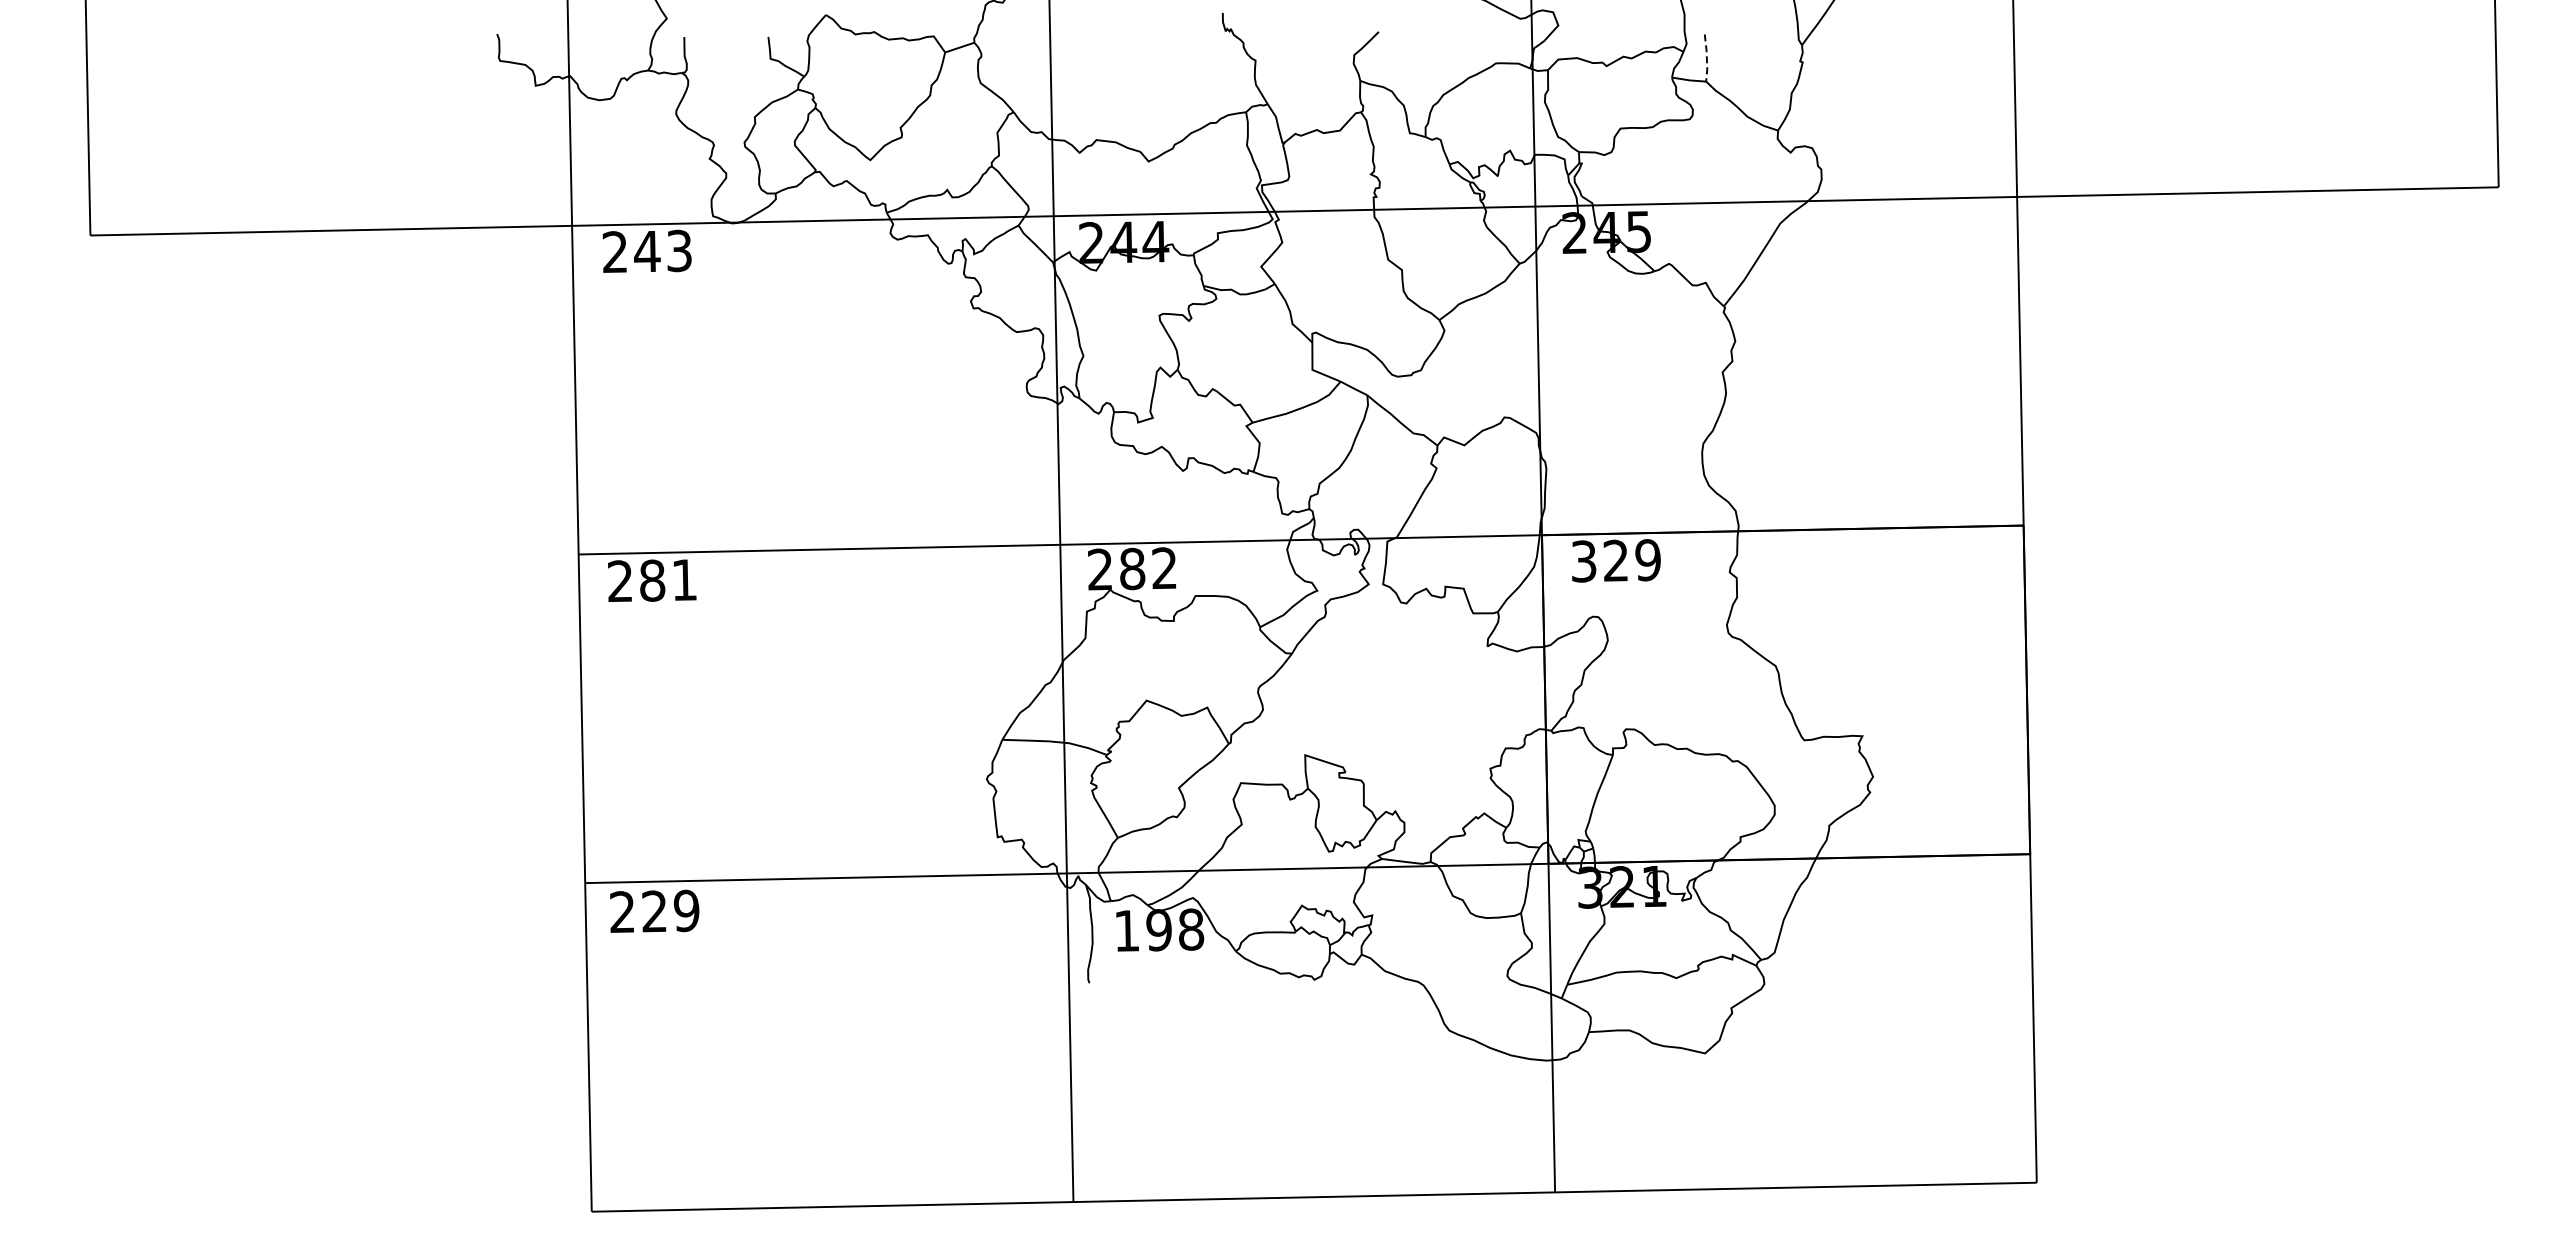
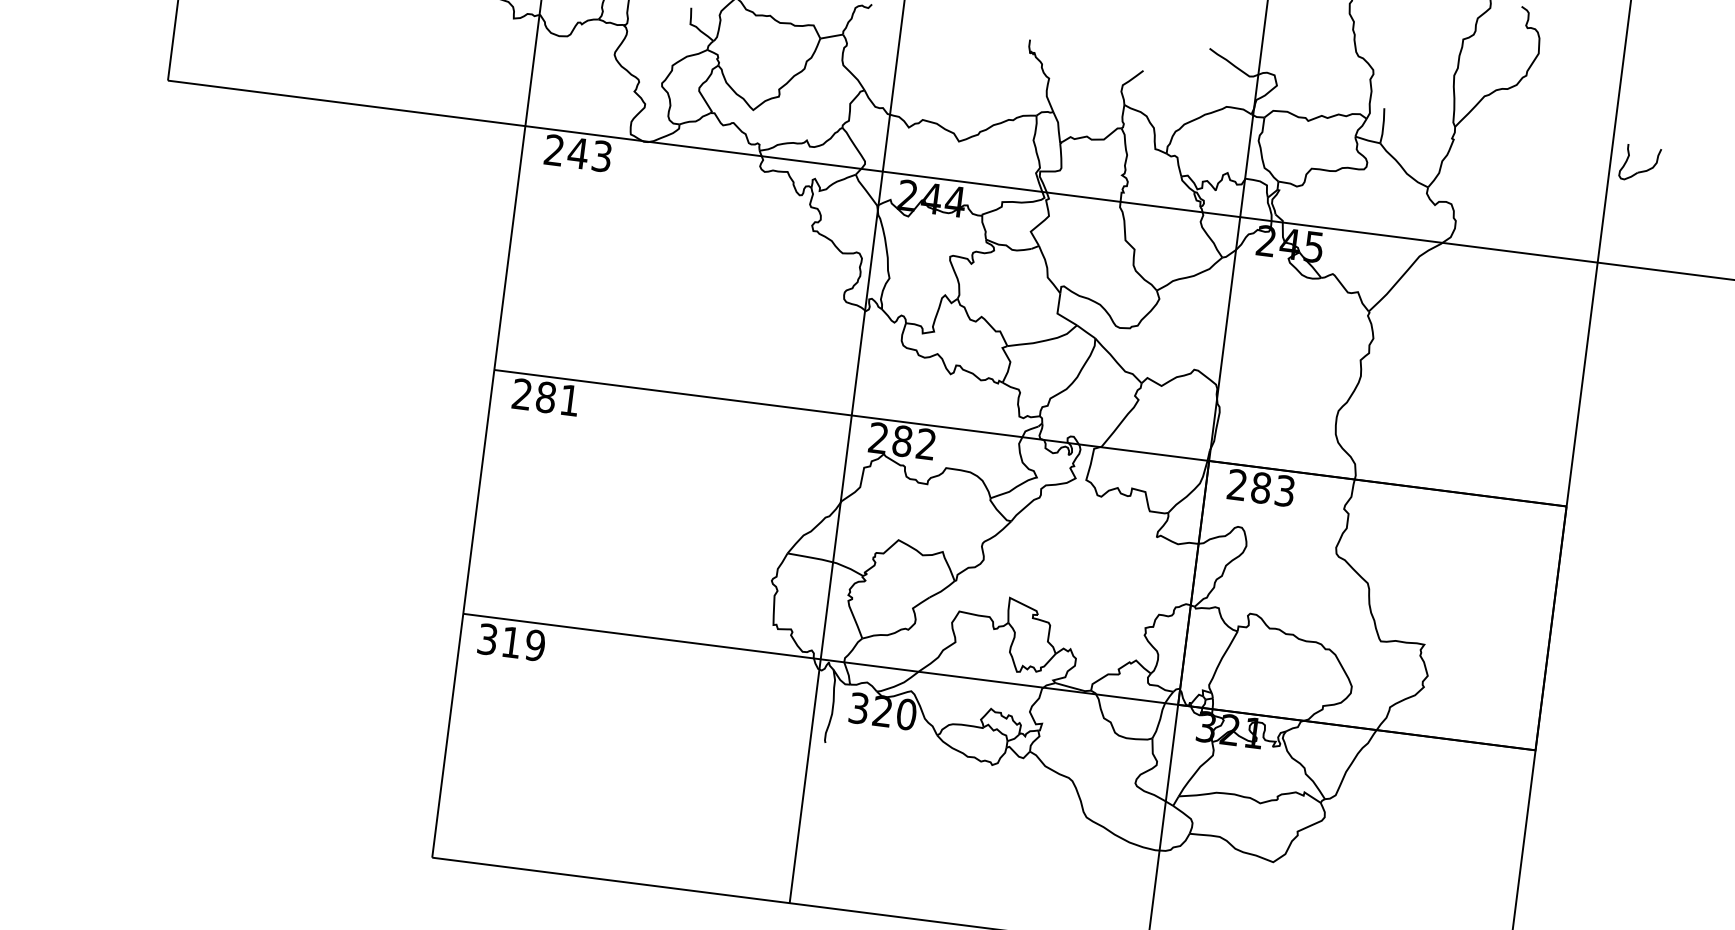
line: (1706, 58) -> (1383, 126), dashed -> solid
part: (2056, 67) -> (1640, 171), added
text: (1615, 560) -> (1260, 487), 329 -> 283
text: (638, 911) -> (499, 640), 229 -> 319
text: (1159, 930) -> (883, 711), 198 -> 320

